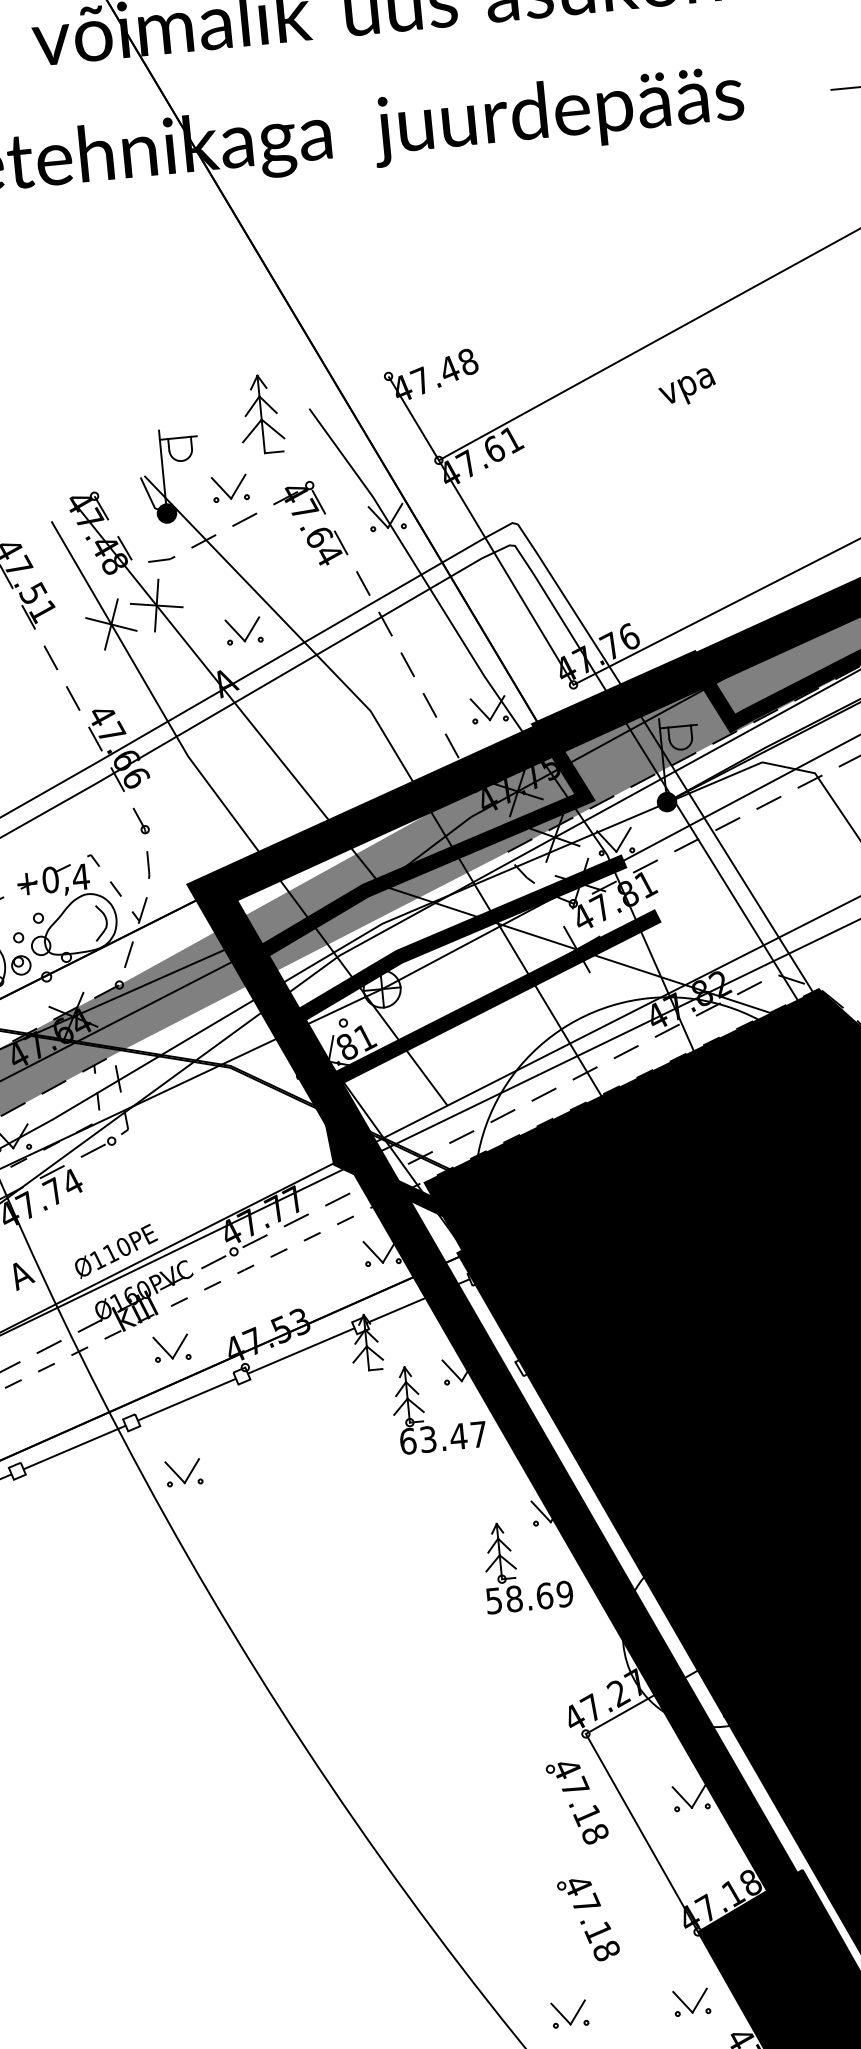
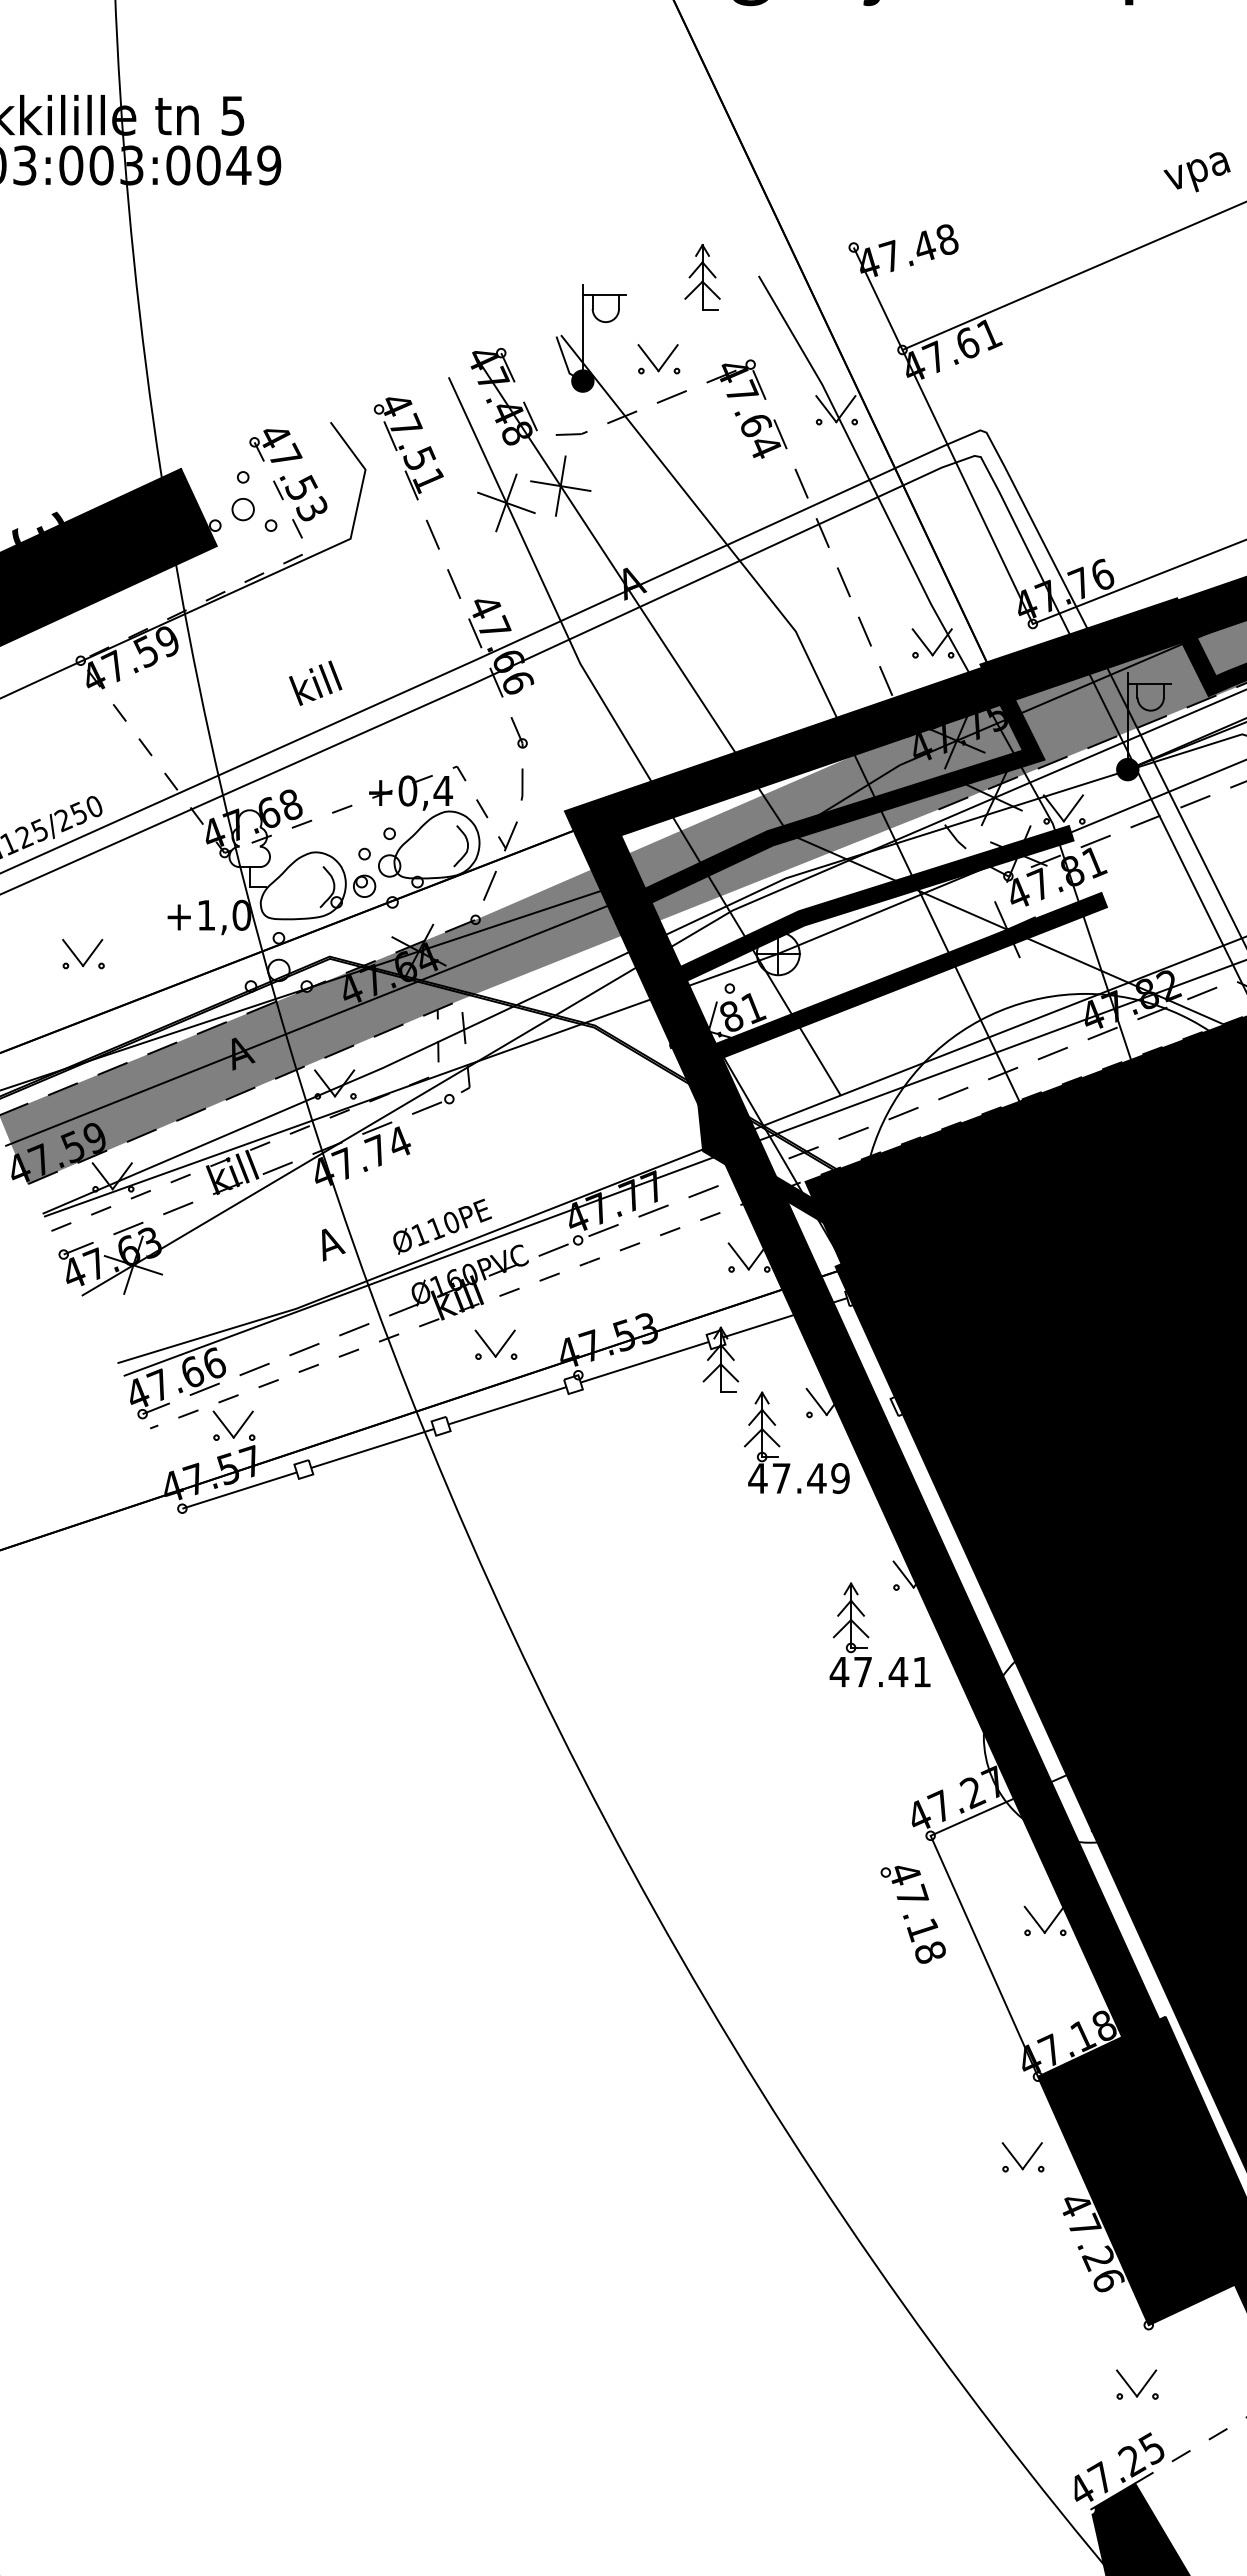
text: (686, 387) -> (1196, 172), moved
part: (261, 414) -> (702, 277), size x0.71
part: (243, 631) -> (658, 525), removed
text: (442, 1438) -> (798, 1478), 63.47 -> 47.49
part: (178, 1474) -> (489, 1491), removed
text: (529, 1597) -> (880, 1671), 58.69 -> 47.41
part: (588, 1919) -> (912, 2050), removed
part: (569, 2014) -> (880, 2157), removed

